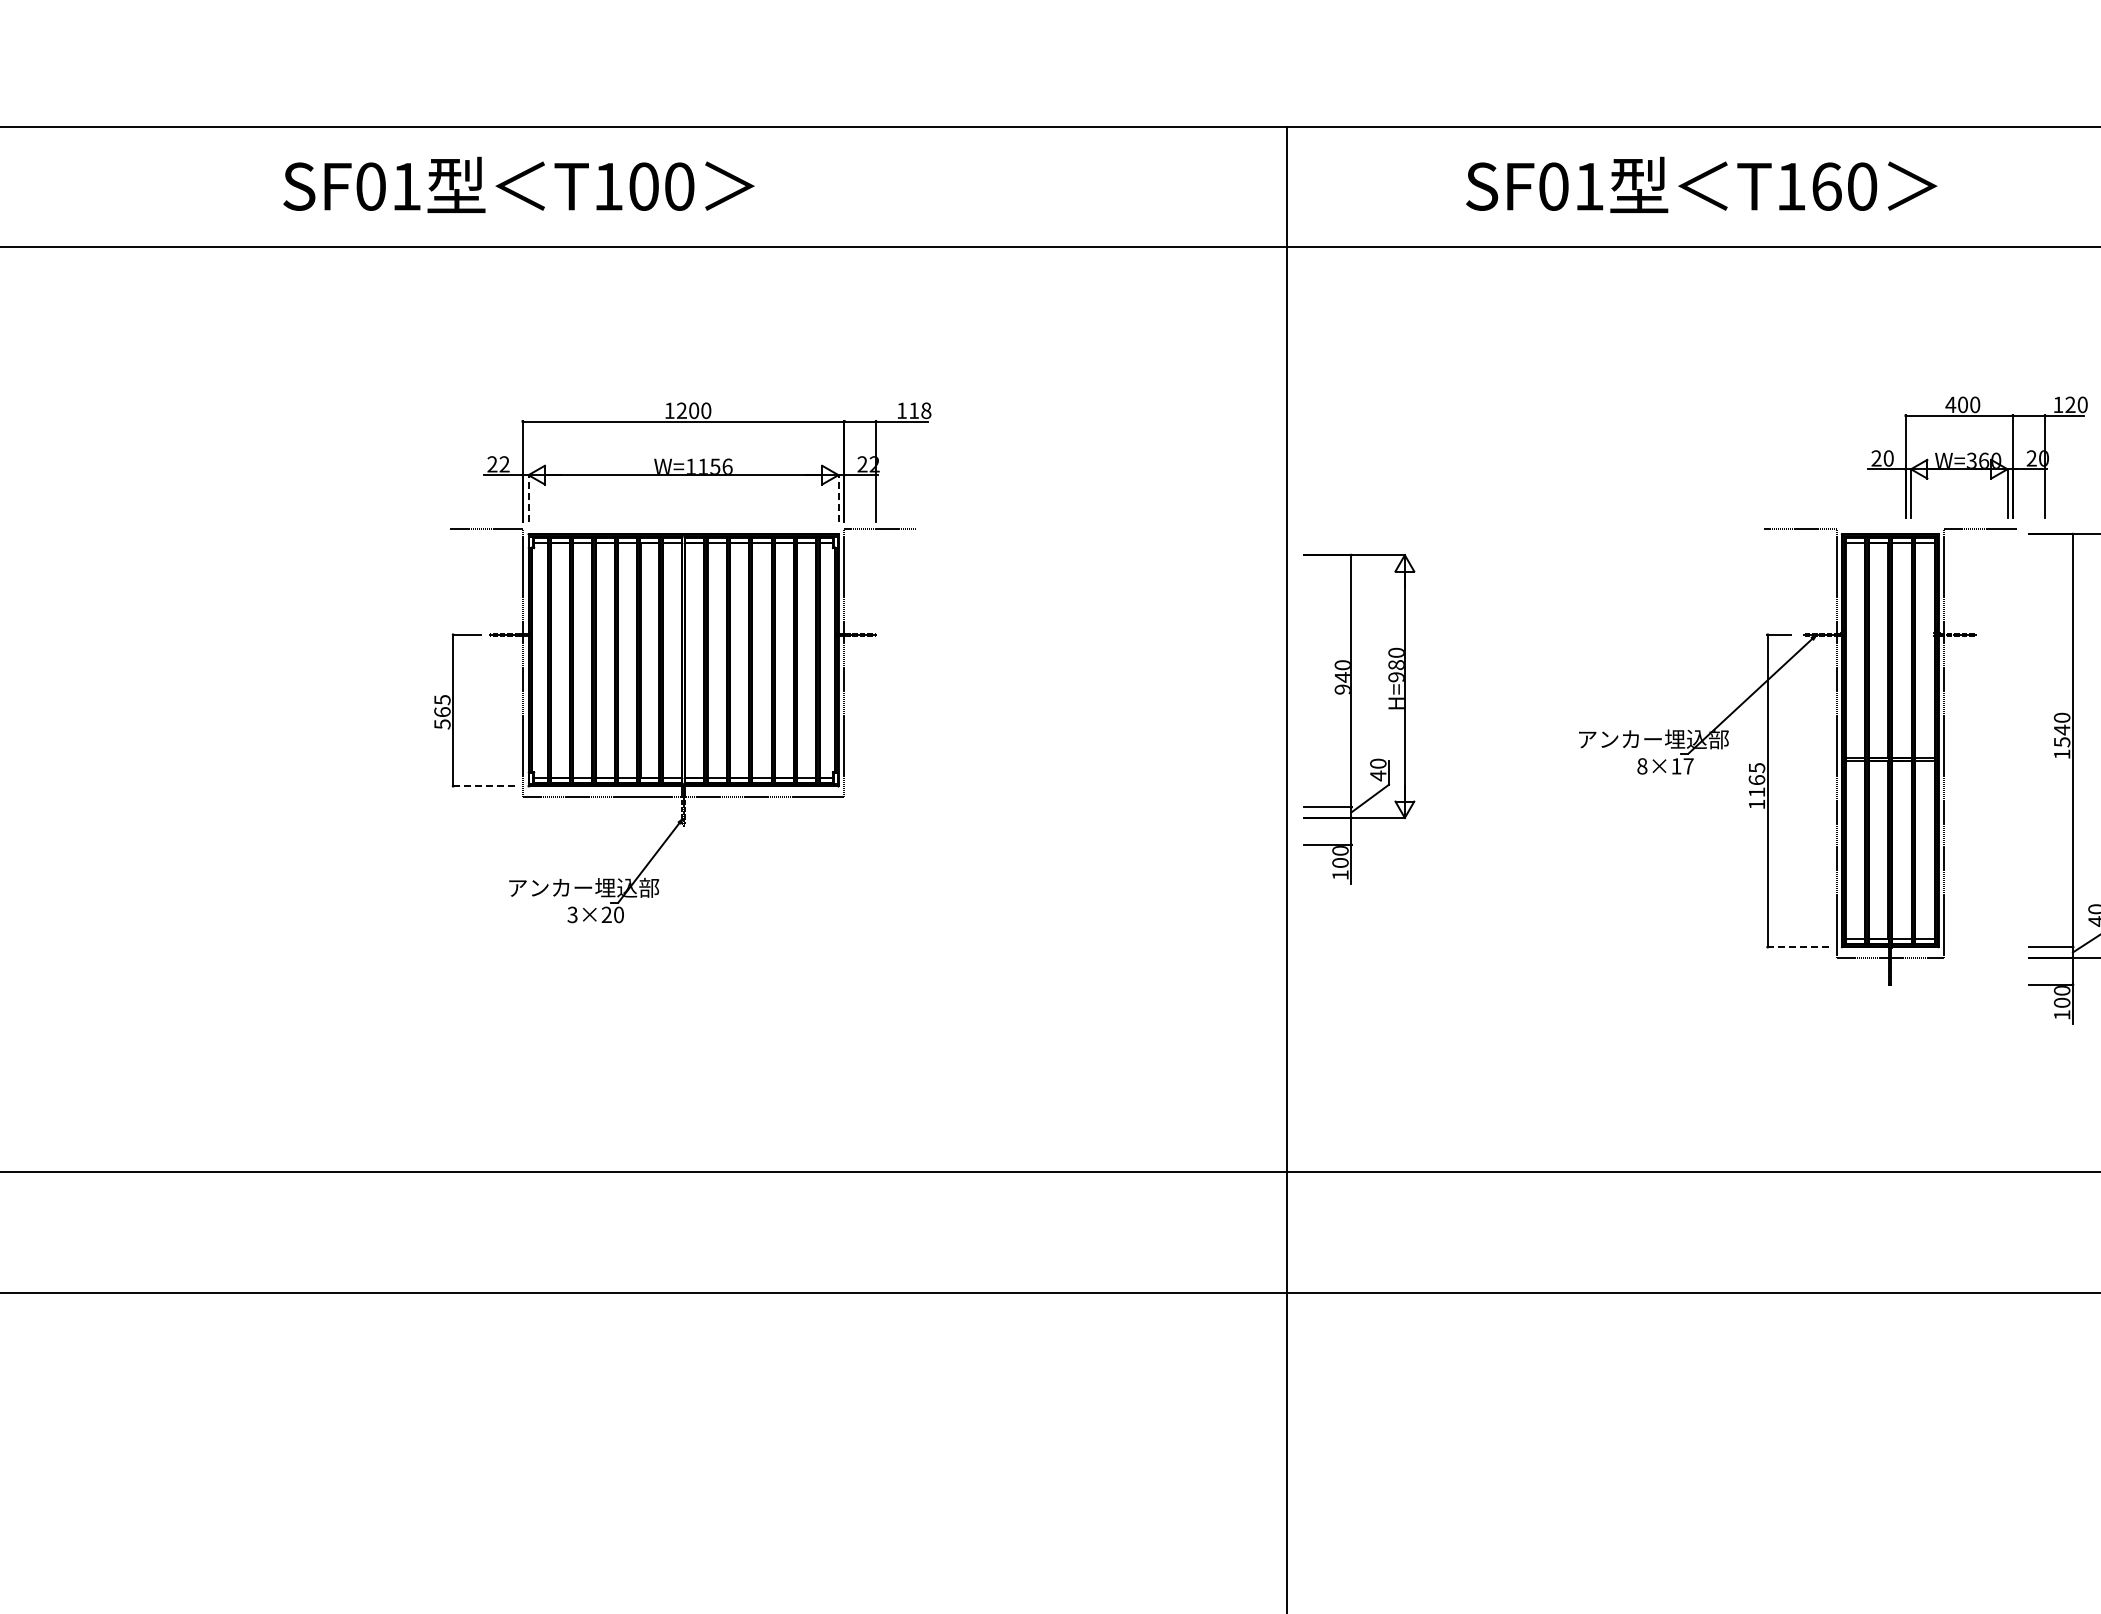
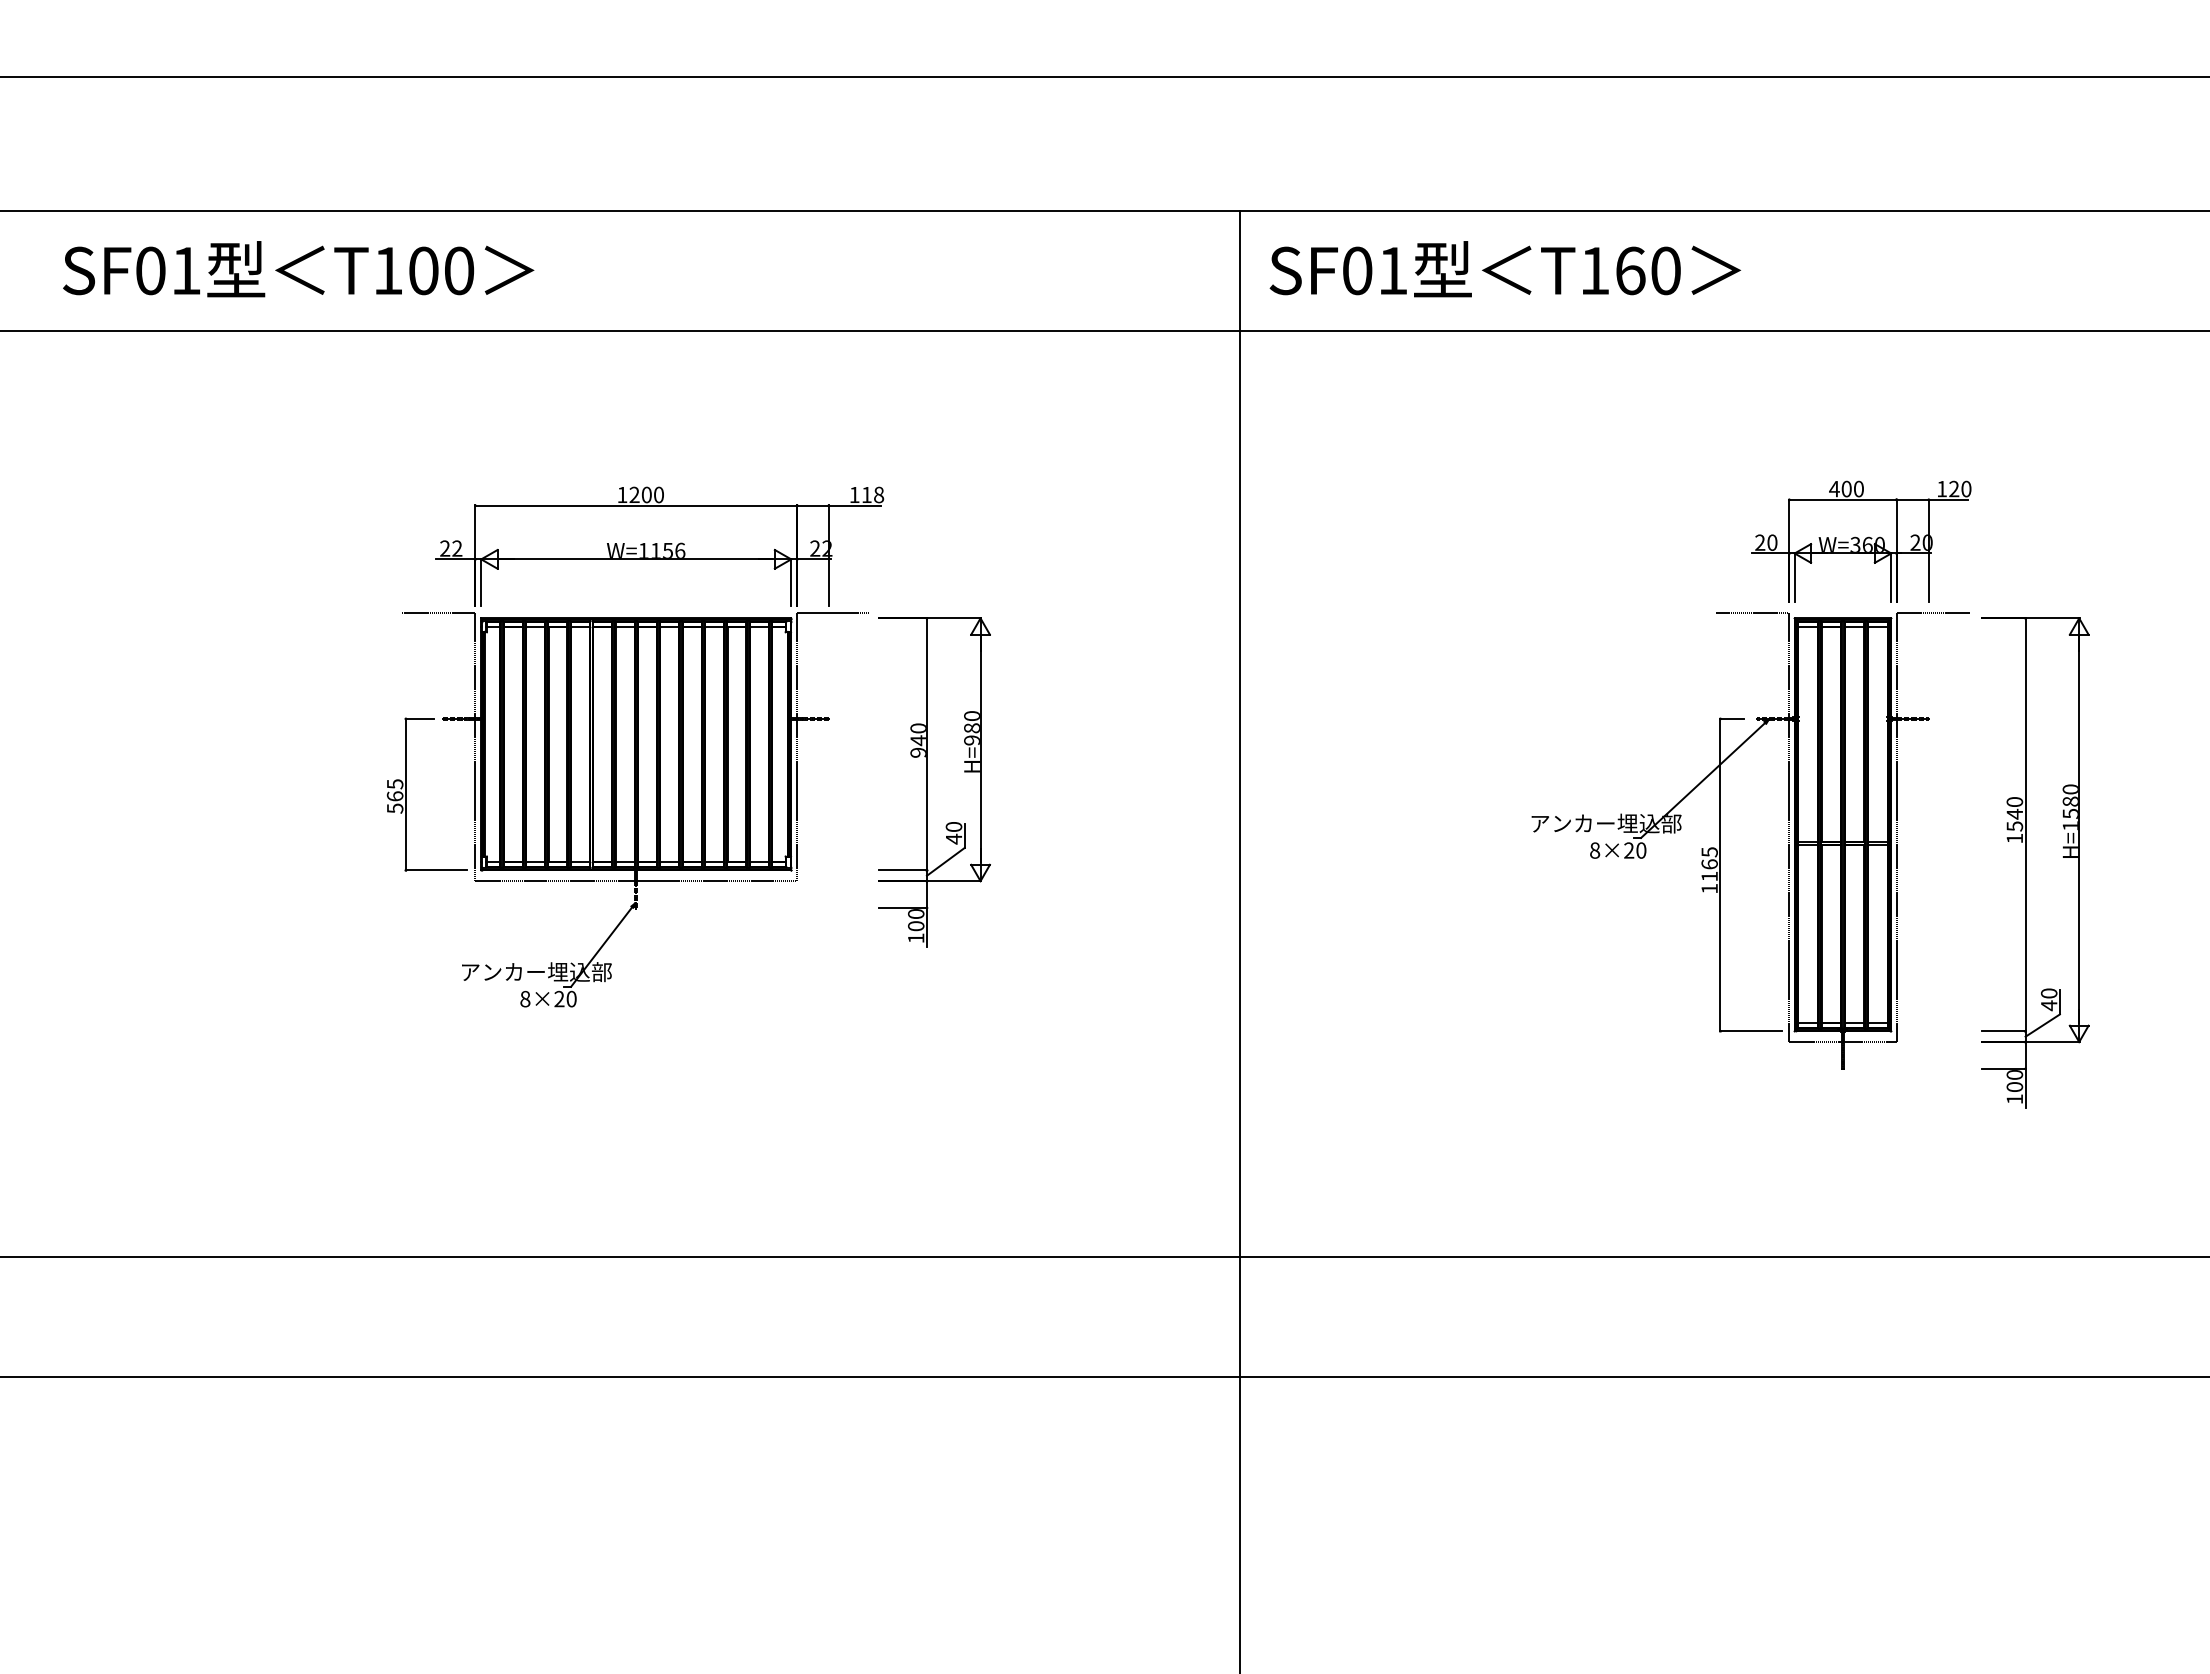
text: (518, 185) -> (298, 269), moved
text: (1701, 185) -> (1505, 269), moved
part: (1977, 457) -> (1861, 541), moved
line: (528, 498) -> (481, 582), dashed -> solid
line: (838, 498) -> (791, 582), dashed -> solid
part: (1358, 719) -> (934, 782), moved
text: (1682, 766) -> (1635, 850), 8×17 -> 8×20
line: (483, 786) -> (436, 870), dashed -> solid
text: (572, 915) -> (525, 999), 3×20 -> 8×20
line: (1797, 947) -> (1750, 1031), dashed -> solid

